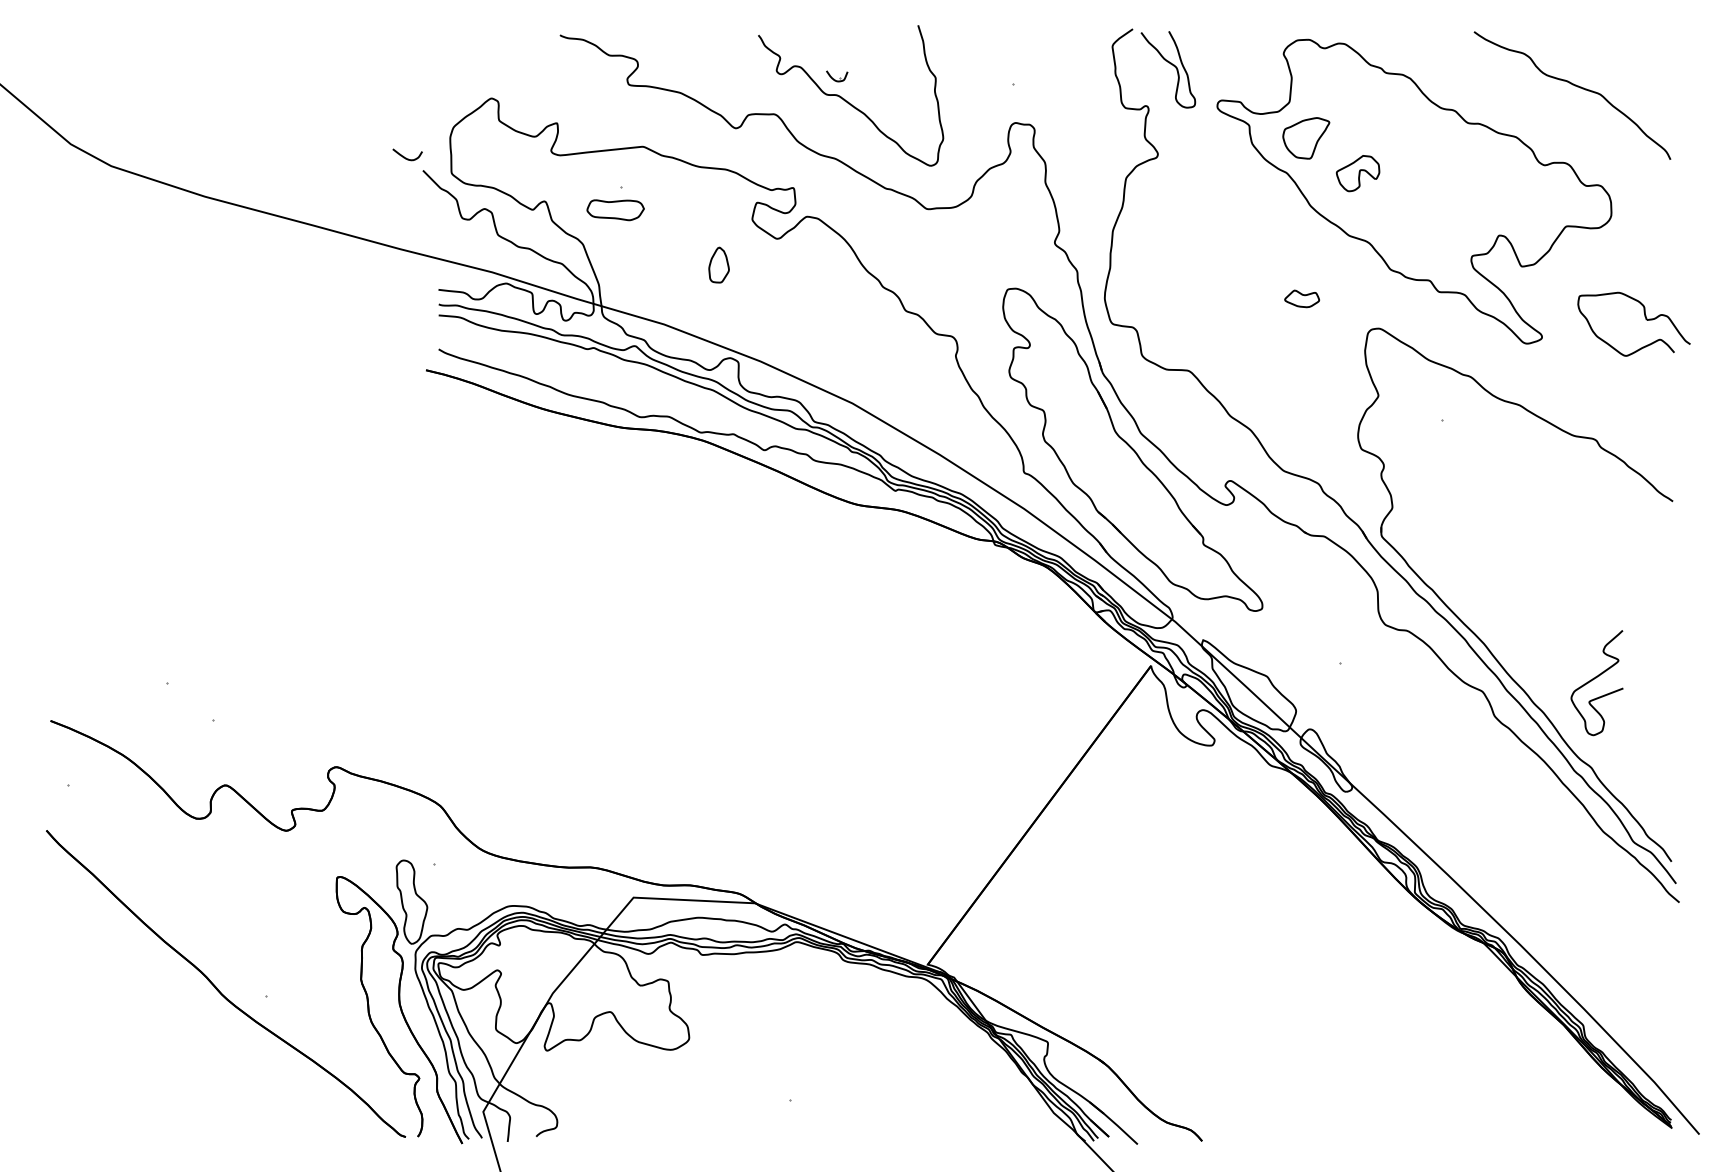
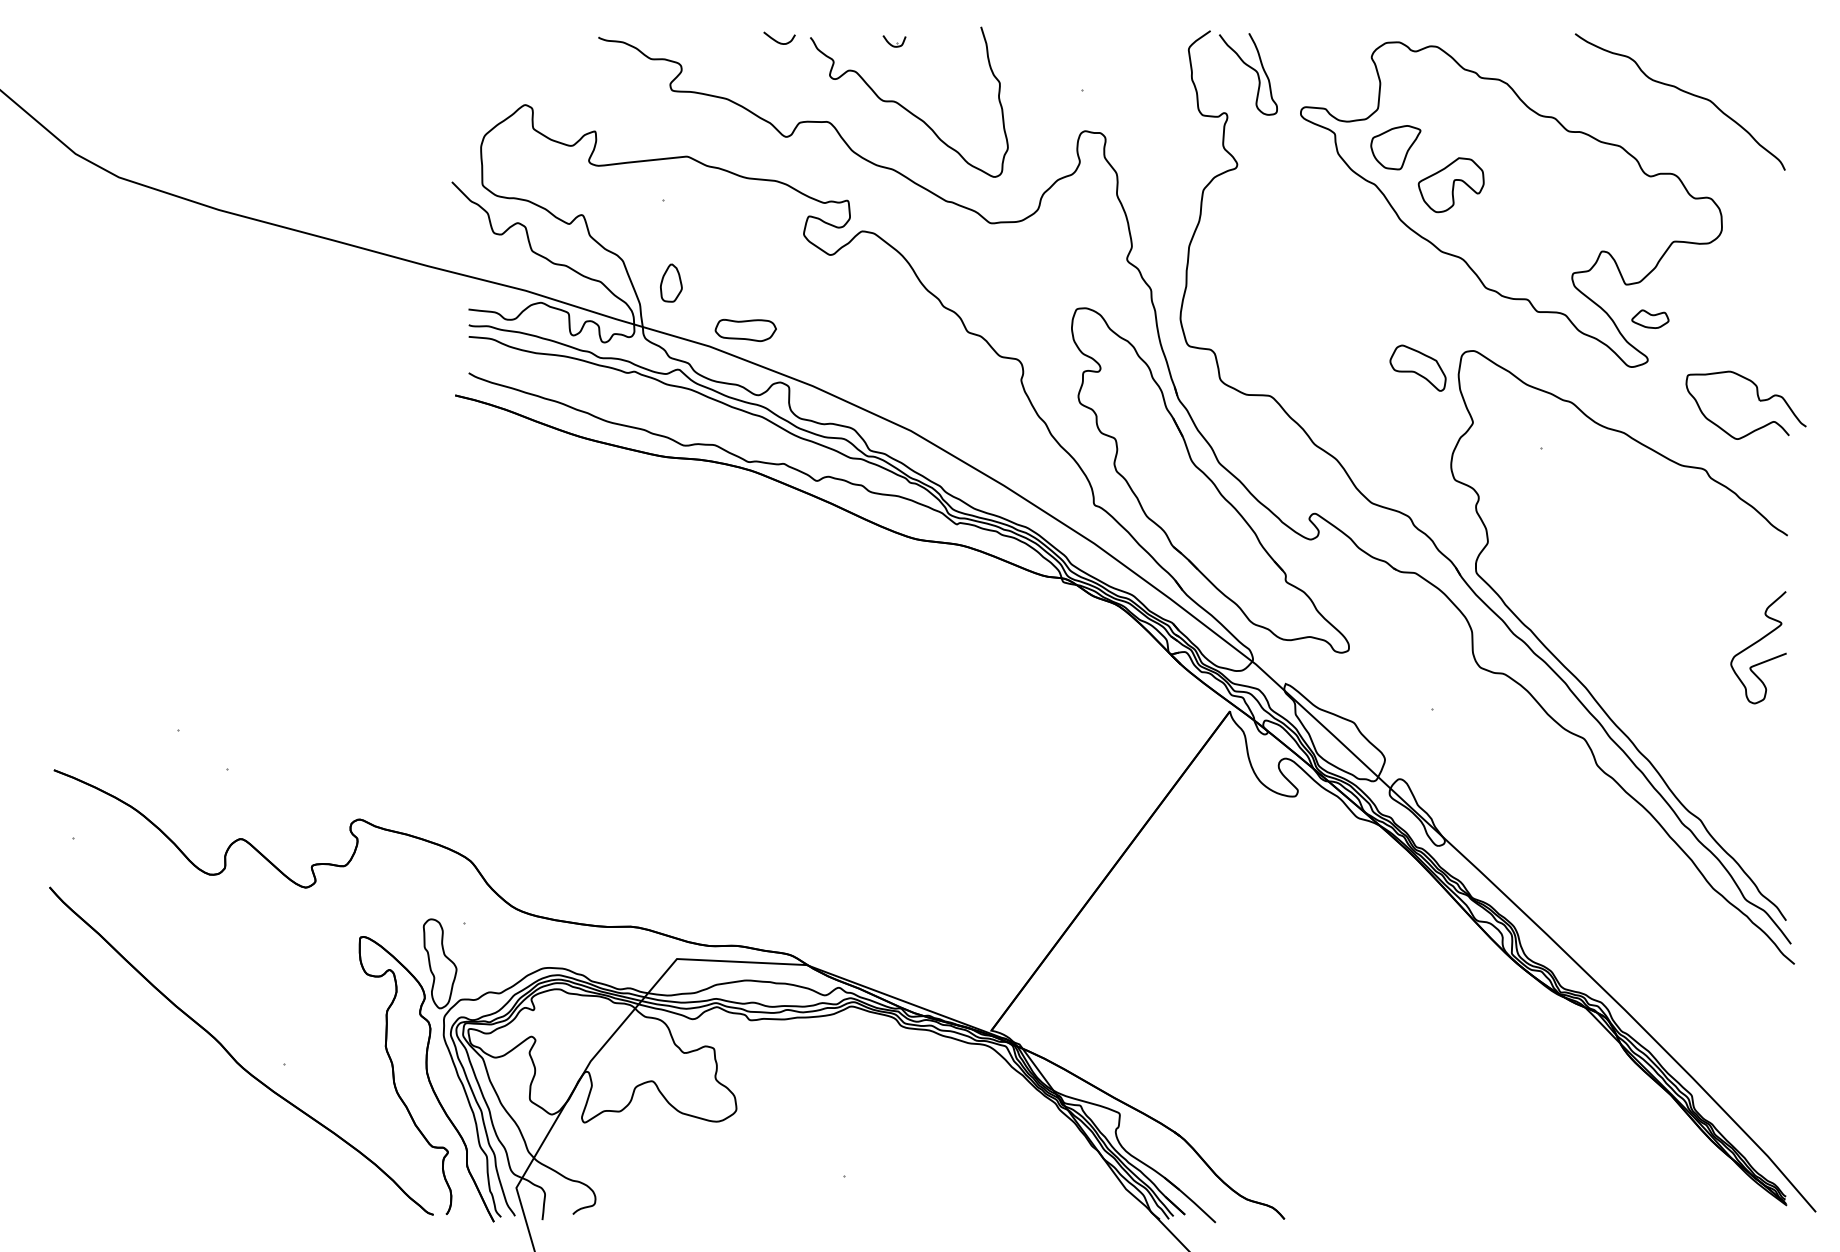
part: (837, 76) -> (894, 41), moved
curve: (406, 157) -> (778, 41), moved
part: (1357, 173) -> (1450, 185), size x1.43
part: (615, 209) -> (745, 329), moved
part: (719, 264) -> (671, 282), moved
part: (1302, 298) -> (1650, 318), moved
part: (1645, 319) -> (1758, 400), moved
part: (1326, 344) -> (1417, 367), added
curve: (1594, 680) -> (1755, 644), moved

